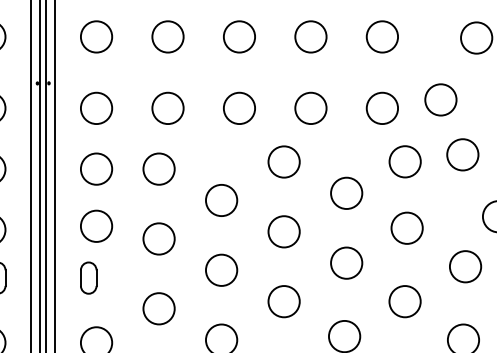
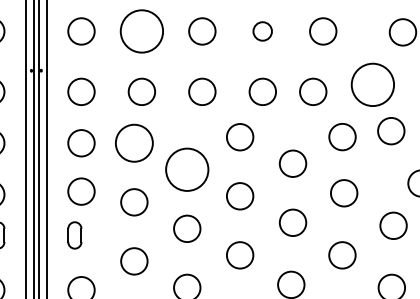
circle: (167, 36) -> (141, 31), size x1.6
circle: (310, 36) -> (262, 31), size x0.7
circle: (440, 99) -> (372, 84), size x1.6
circle: (382, 107) -> (313, 91), moved
circle: (159, 169) -> (134, 143), size x1.4
circle: (221, 200) -> (187, 169), size x1.6

